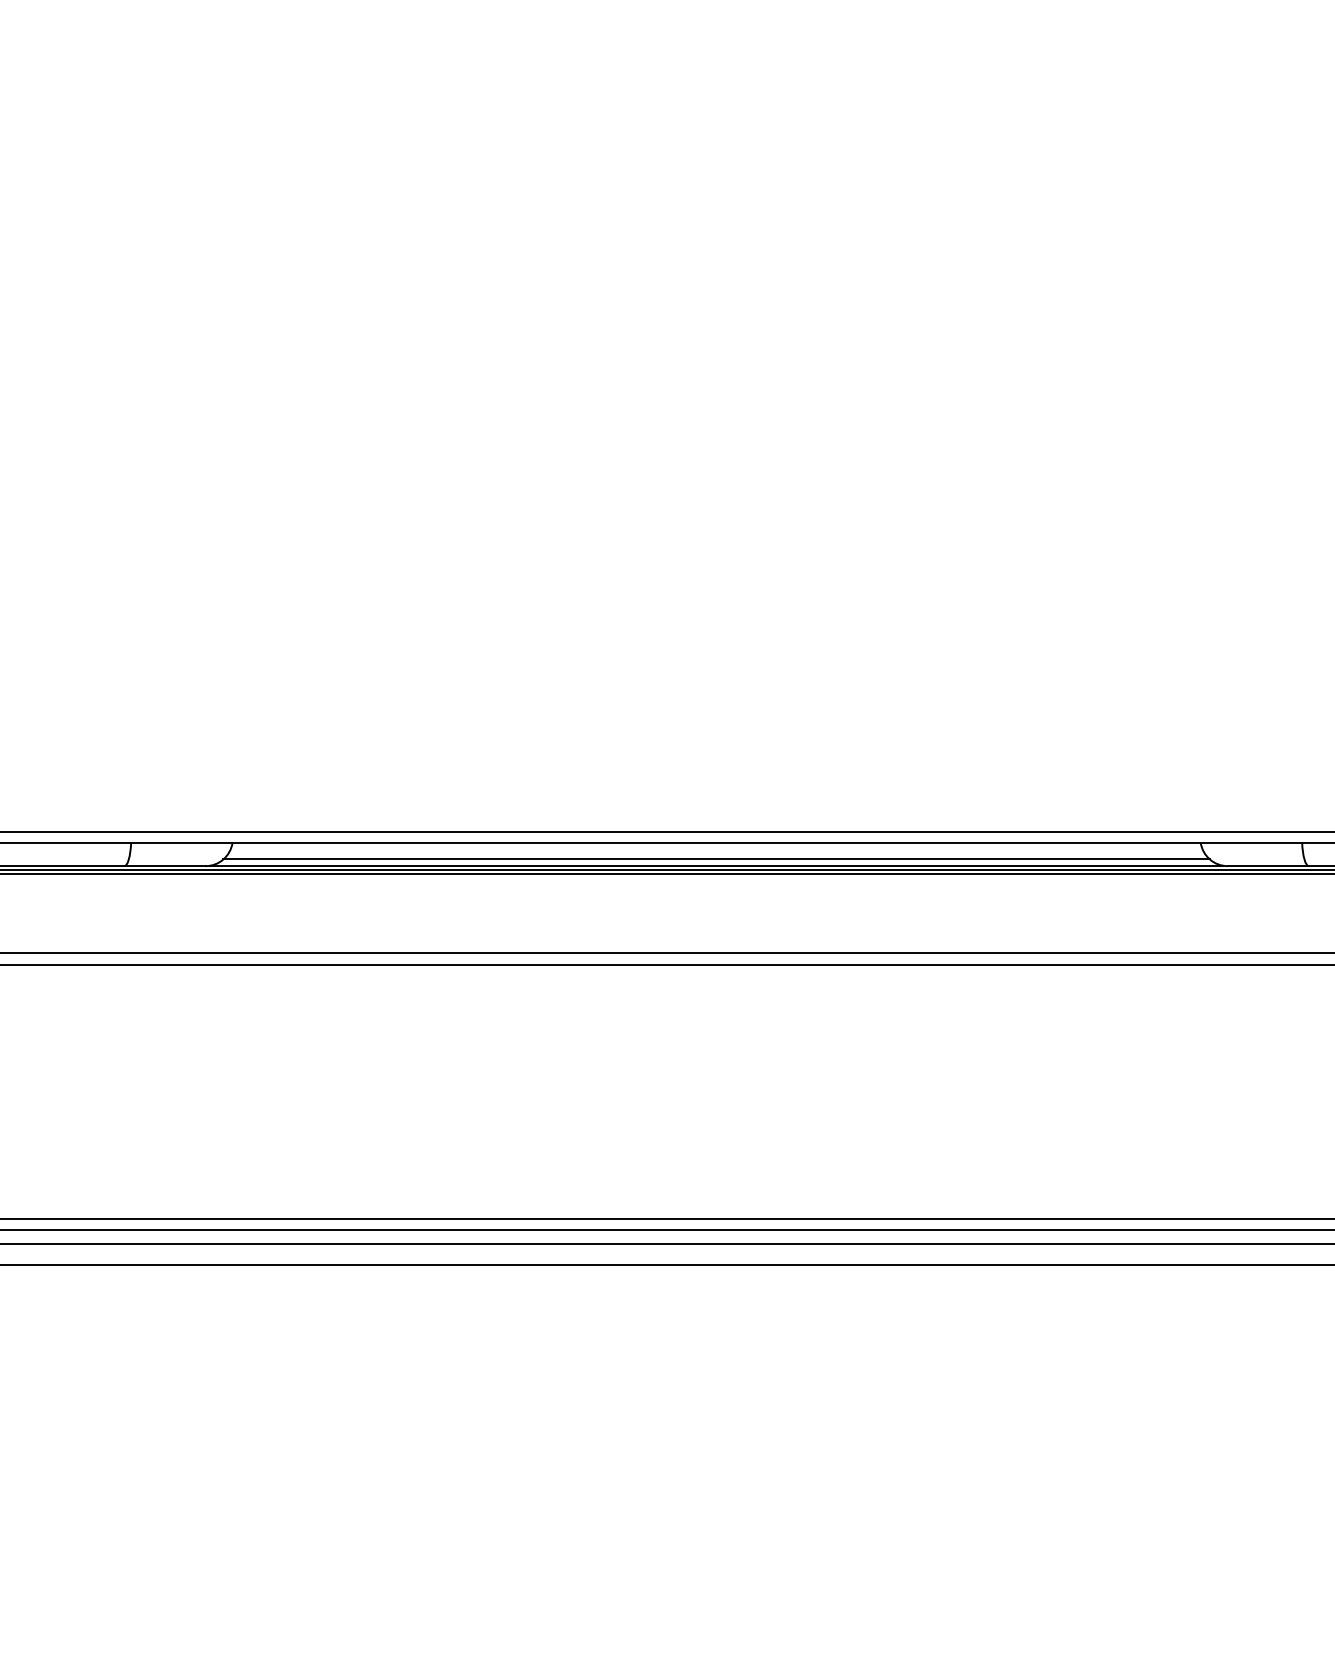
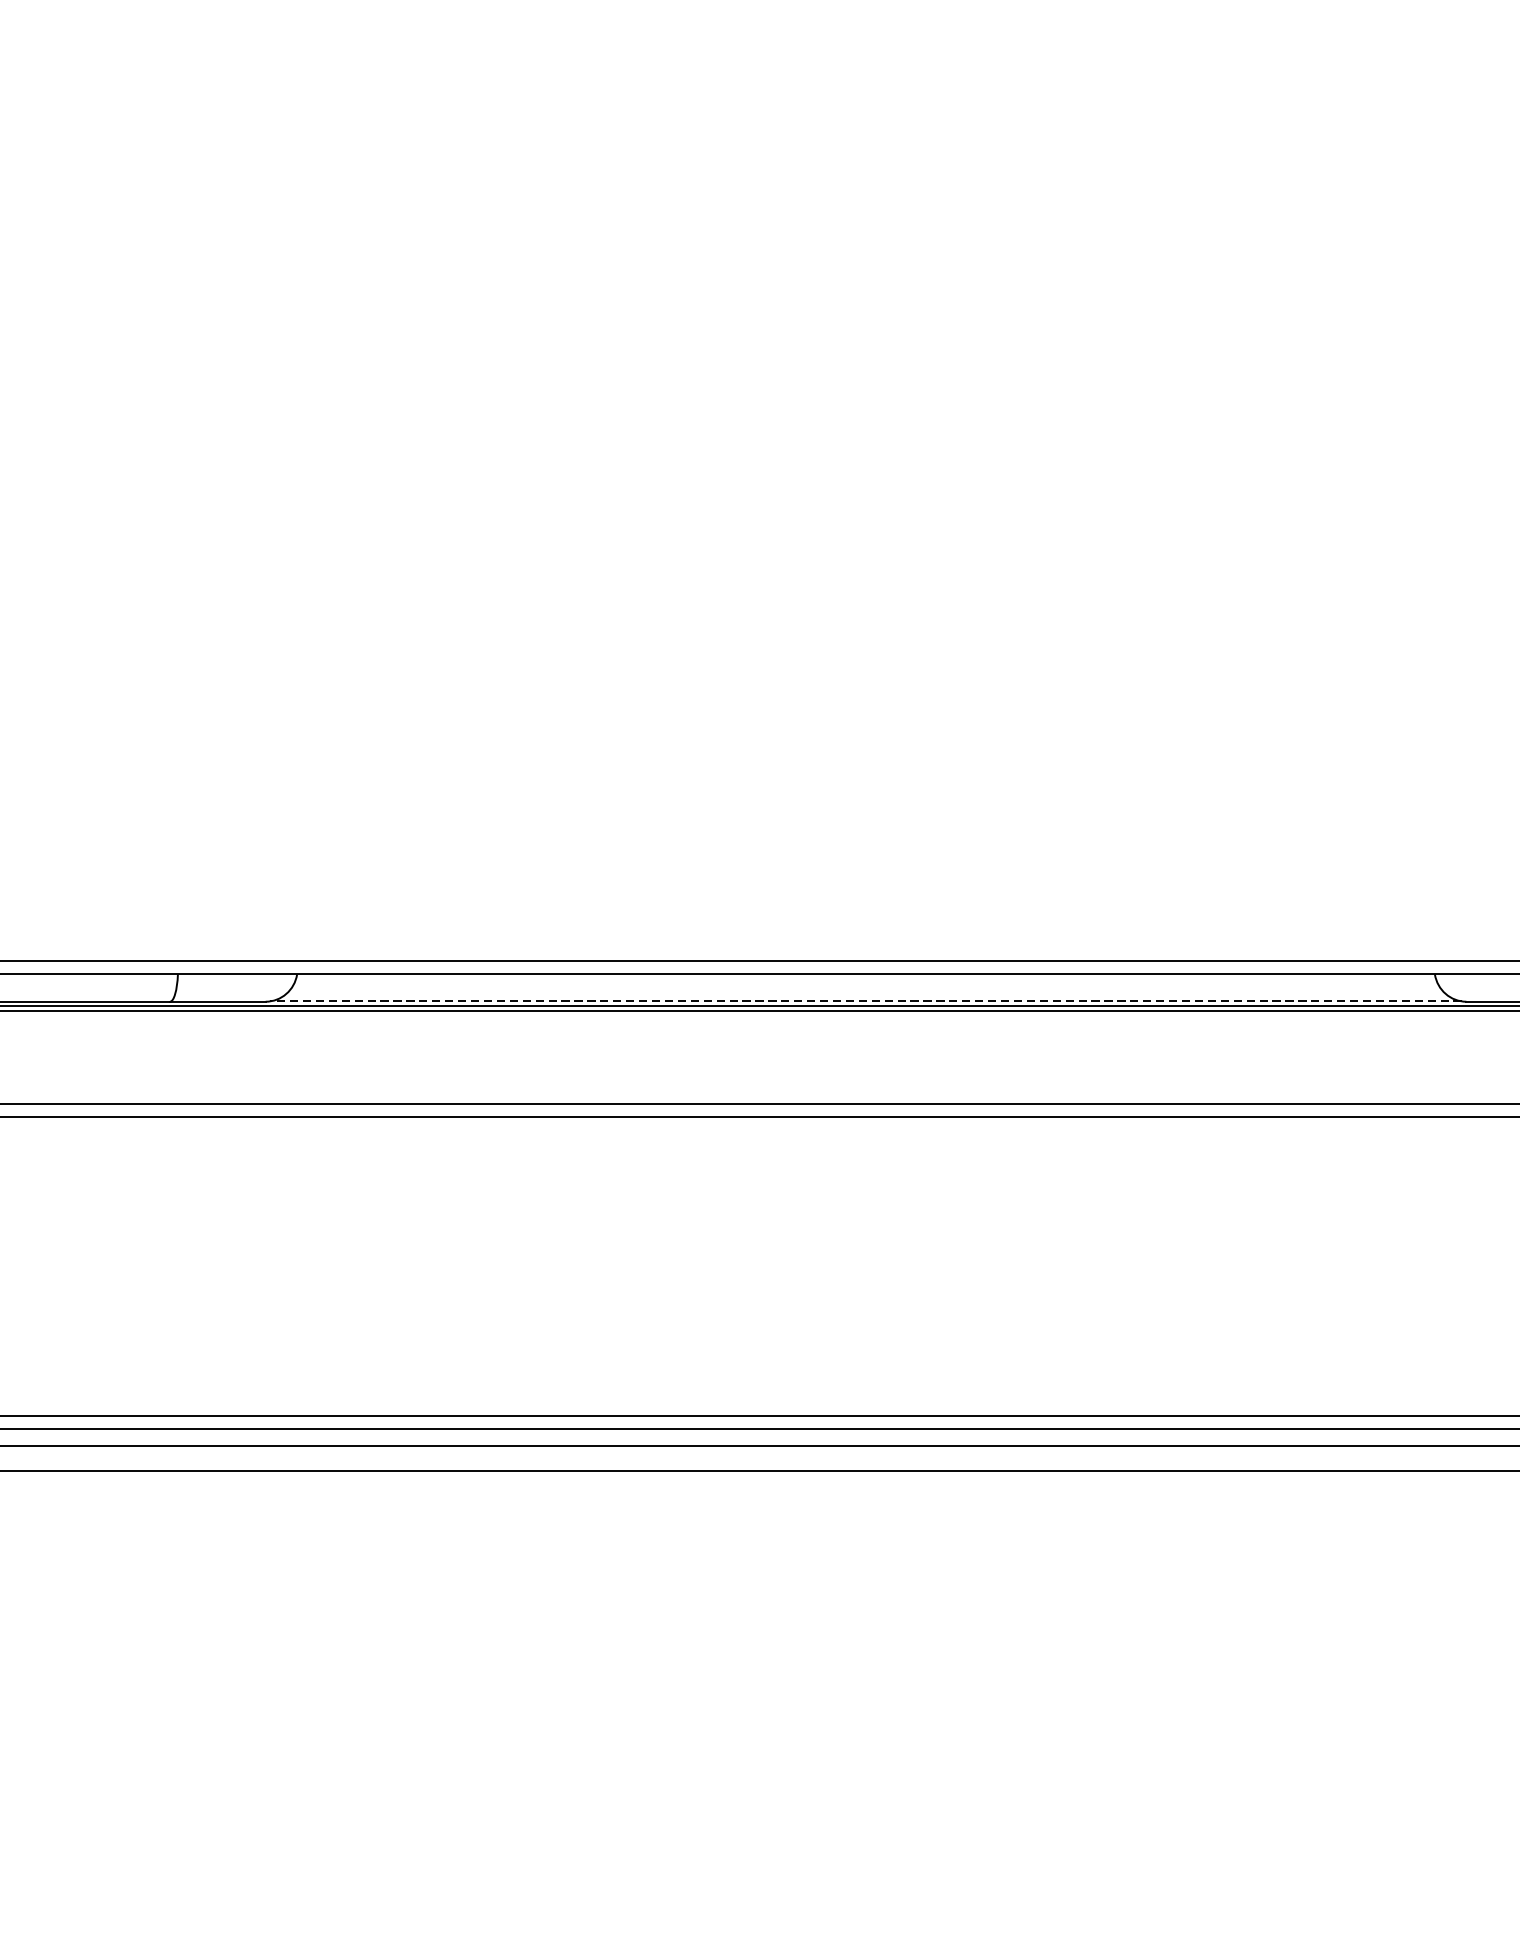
line: (716, 859) -> (865, 993), removed
line: (716, 865) -> (865, 1001), solid -> dashed

